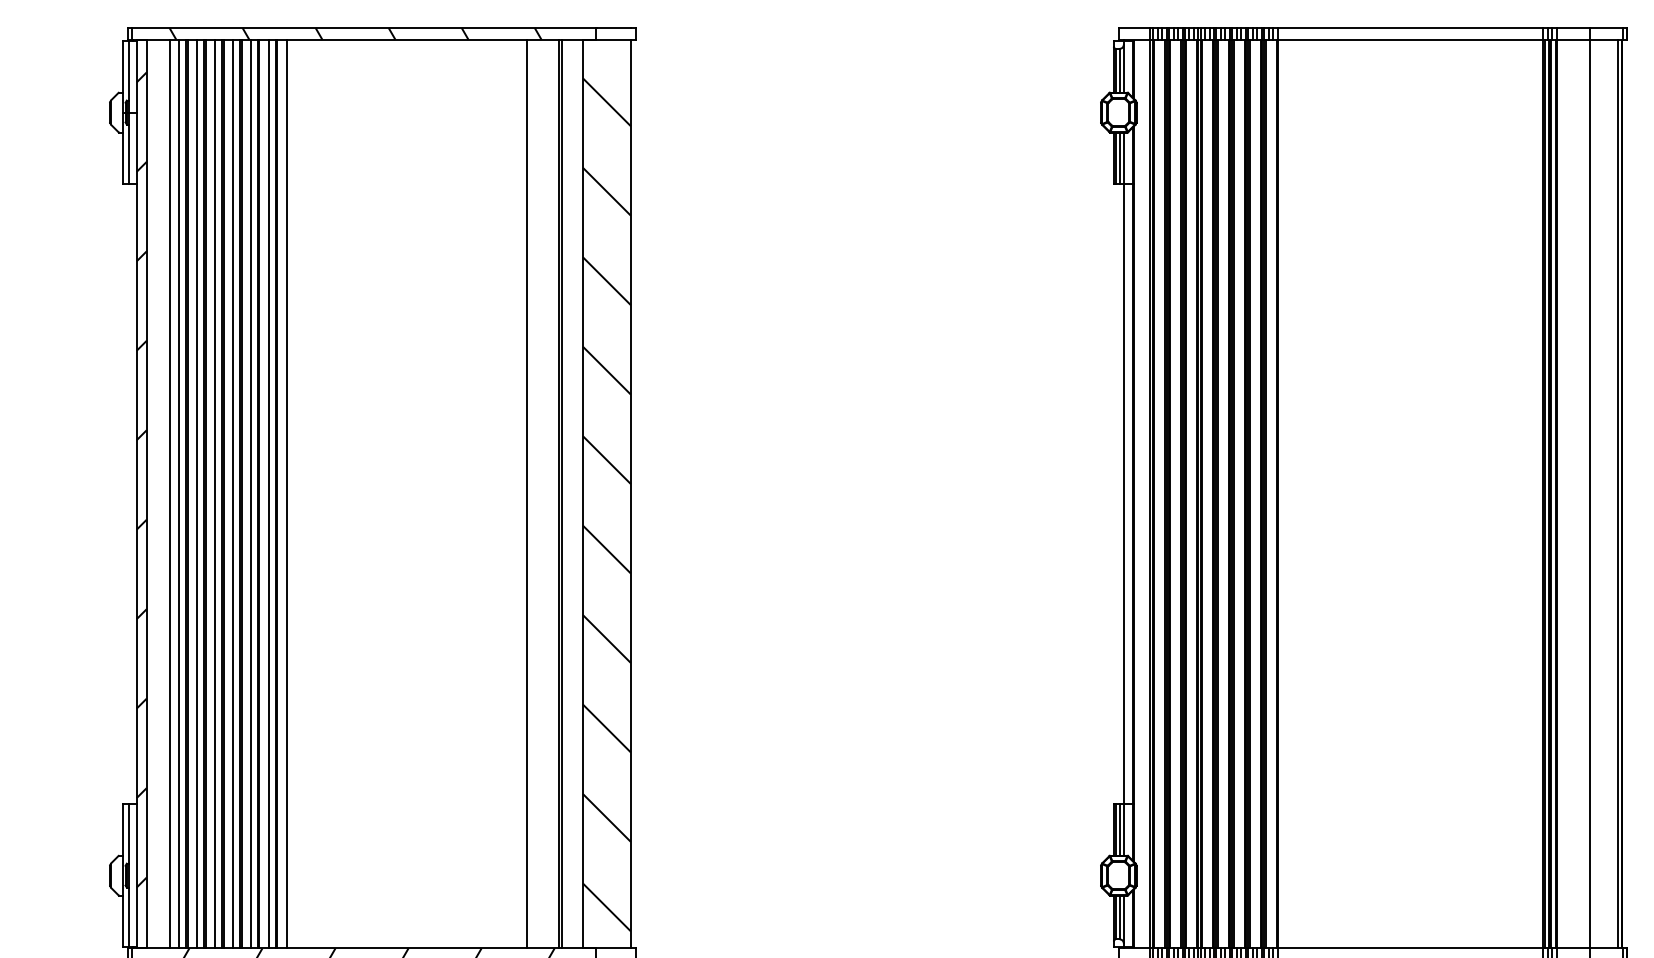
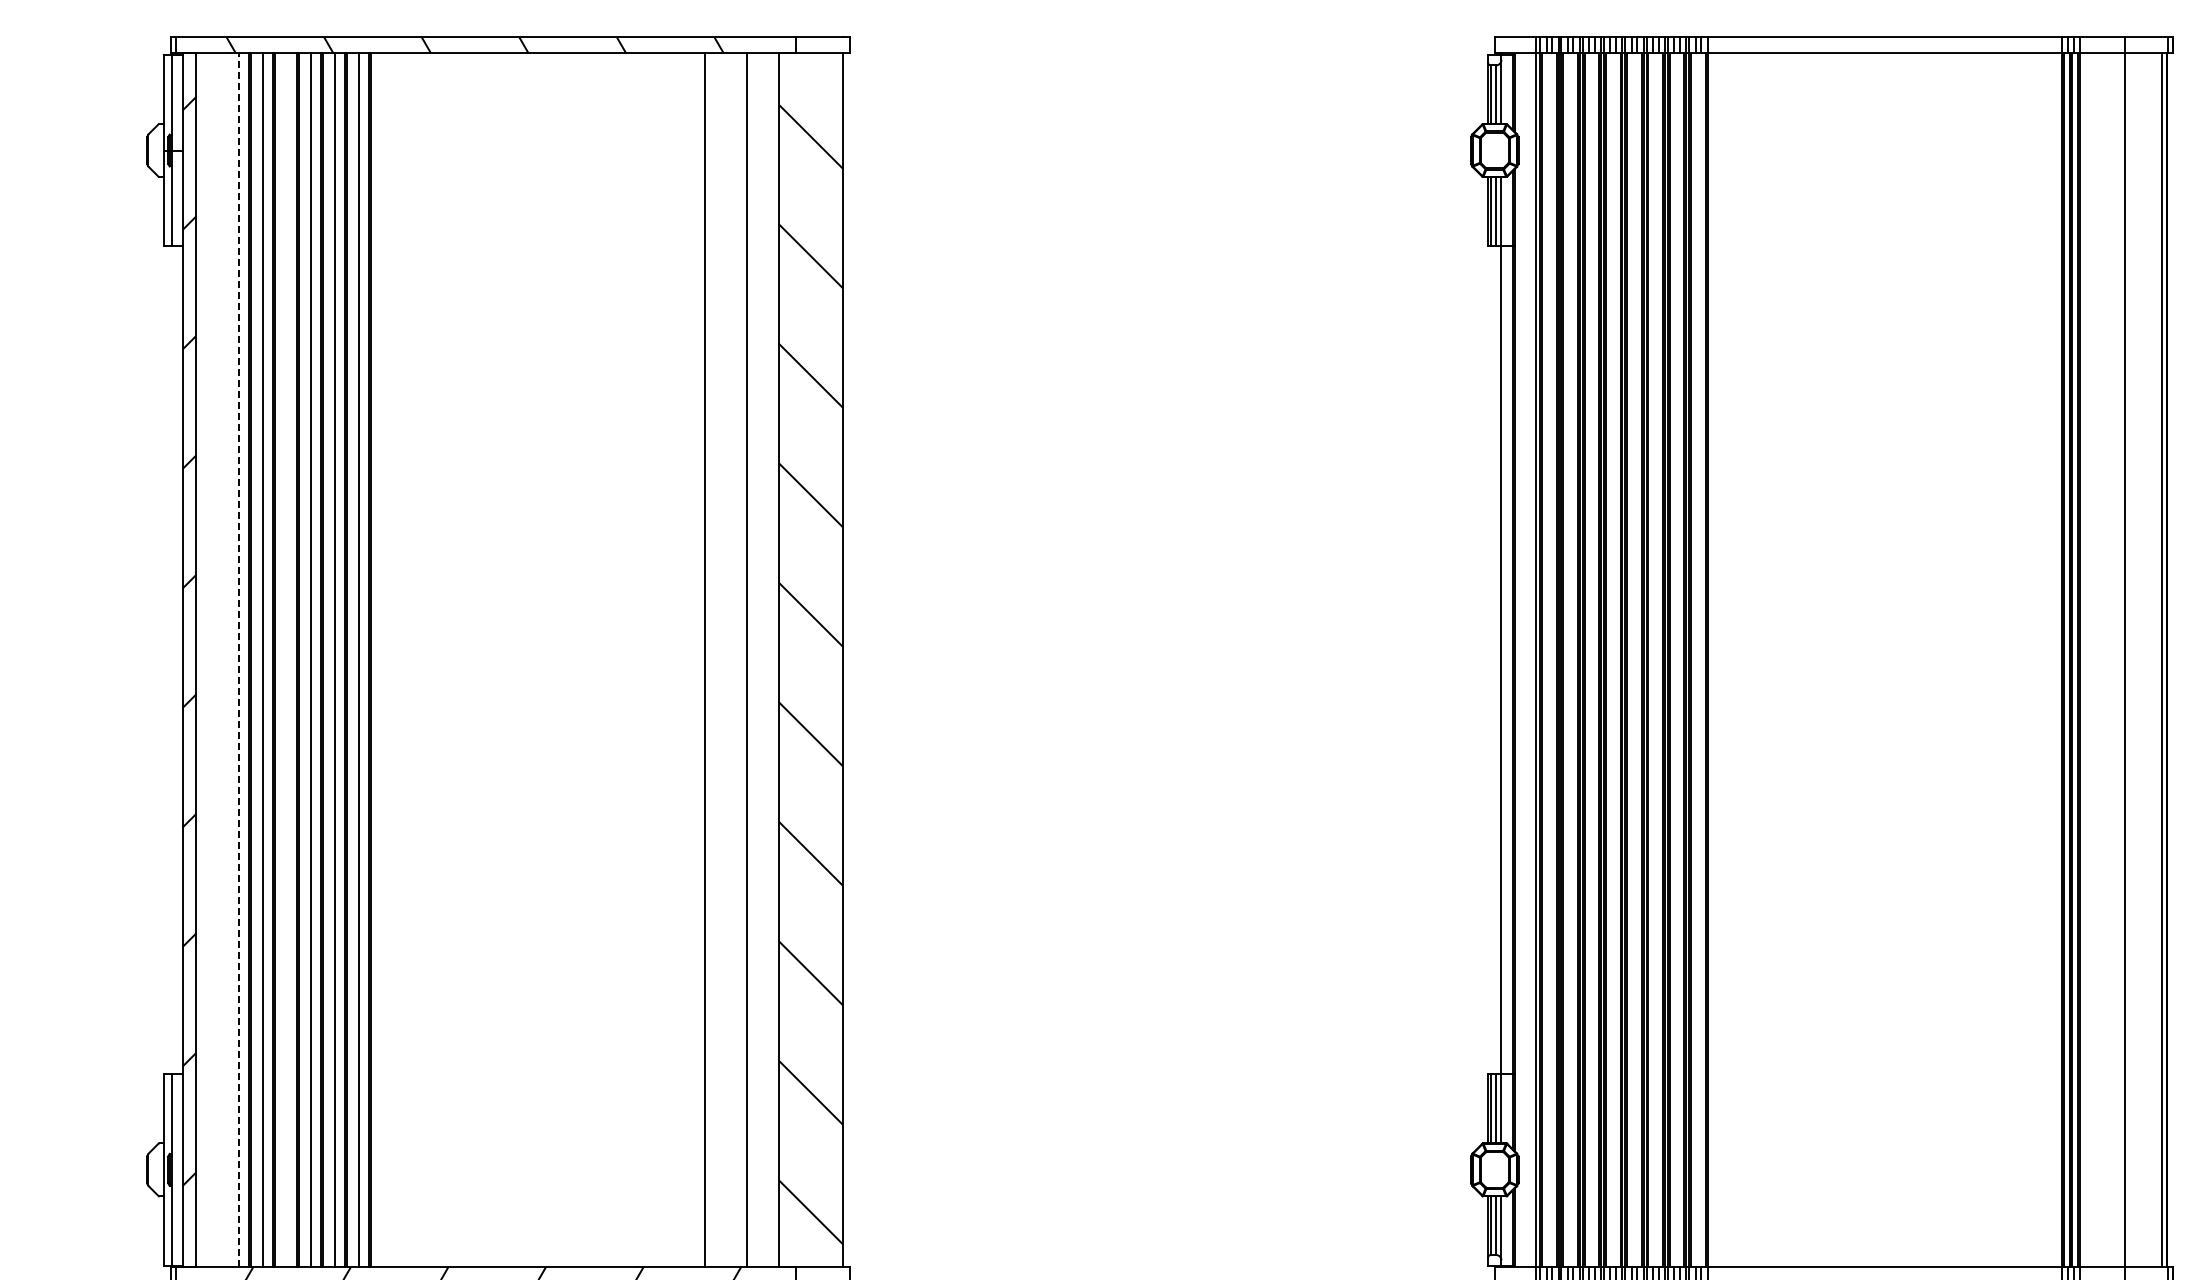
line: (170, 494) -> (227, 660), removed
line: (179, 494) -> (239, 660), solid -> dashed
line: (215, 494) -> (287, 660), removed
line: (286, 494) -> (383, 660), removed
line: (561, 494) -> (750, 660), removed

